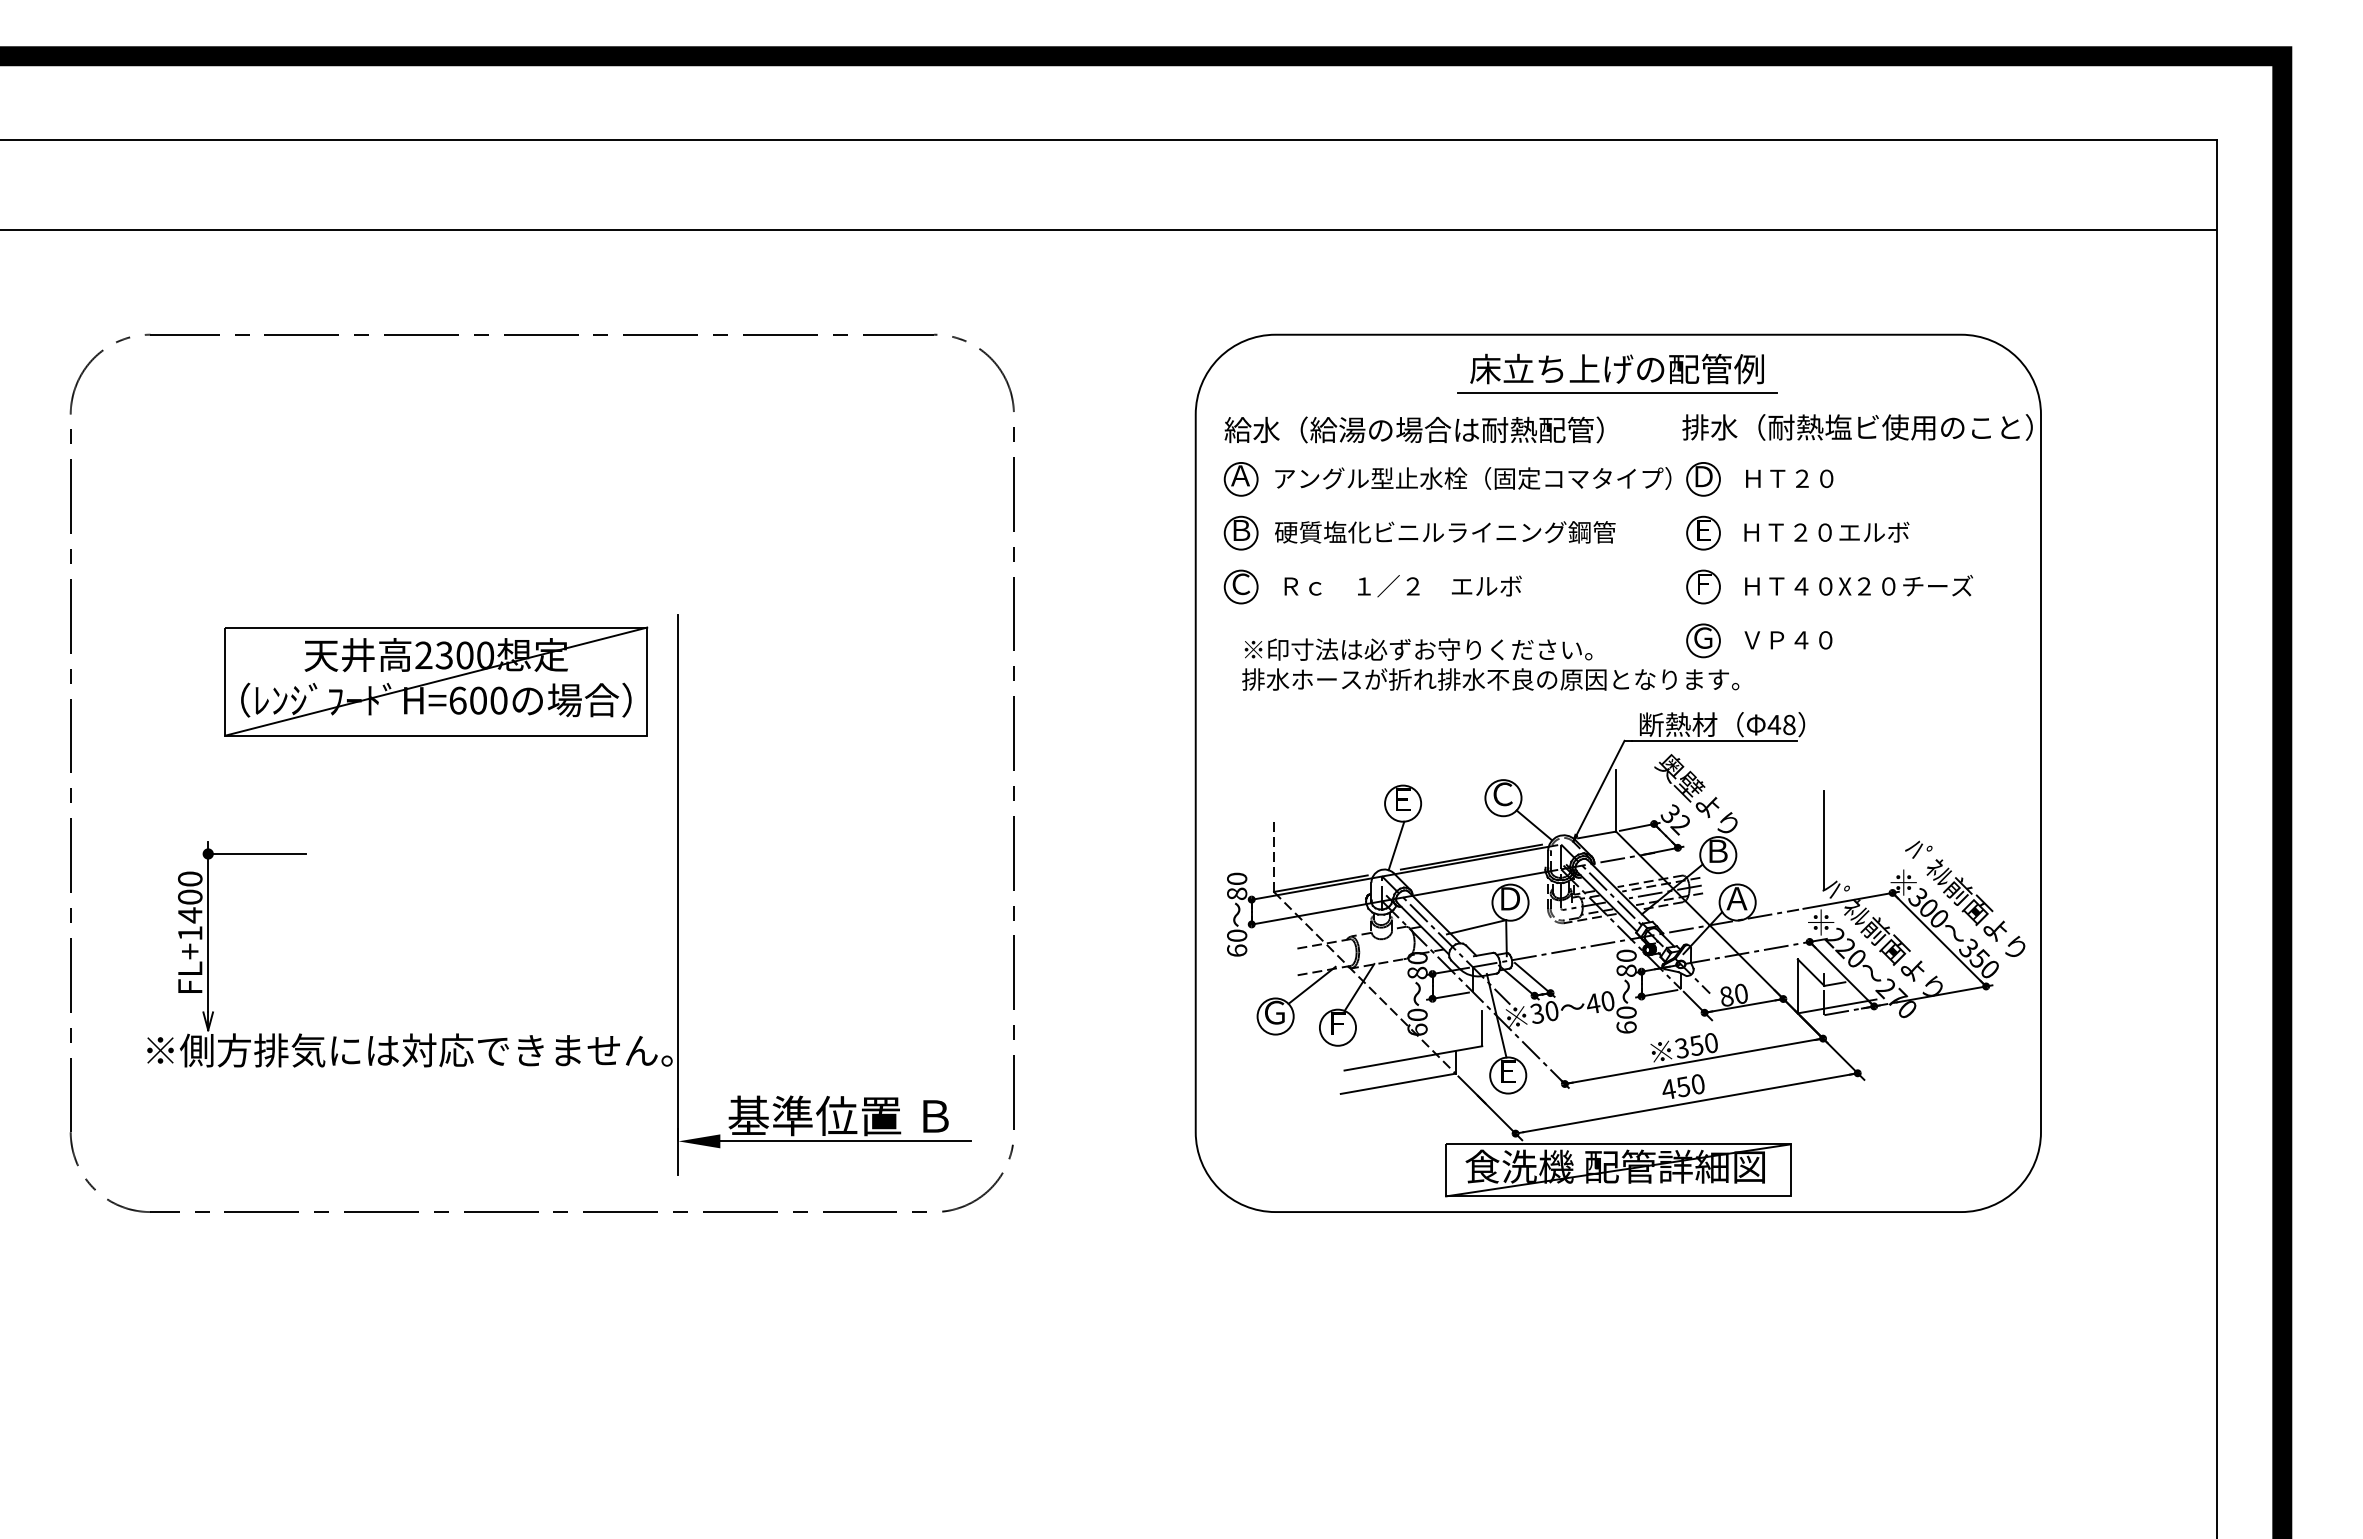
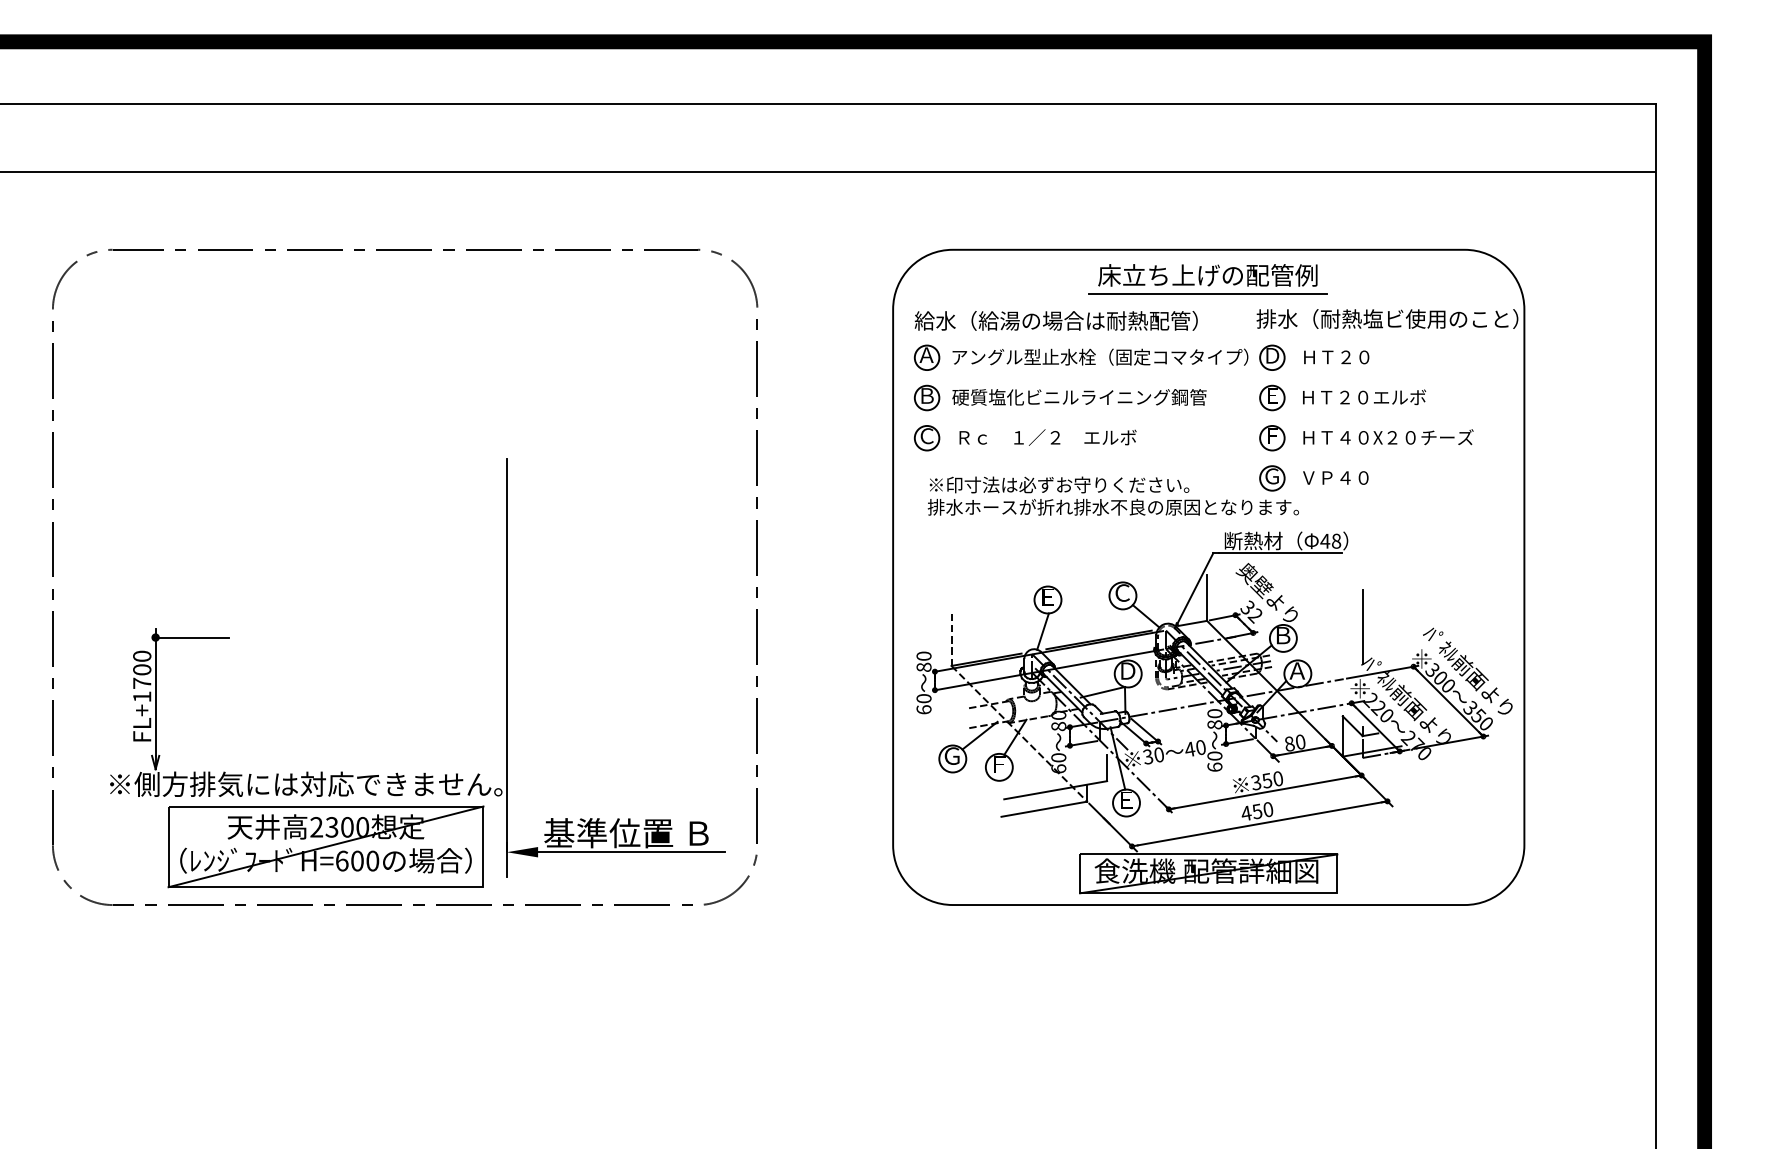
part: (435, 681) -> (325, 846), moved
text: (190, 915) -> (142, 683), FL+1400 -> FL+1700

